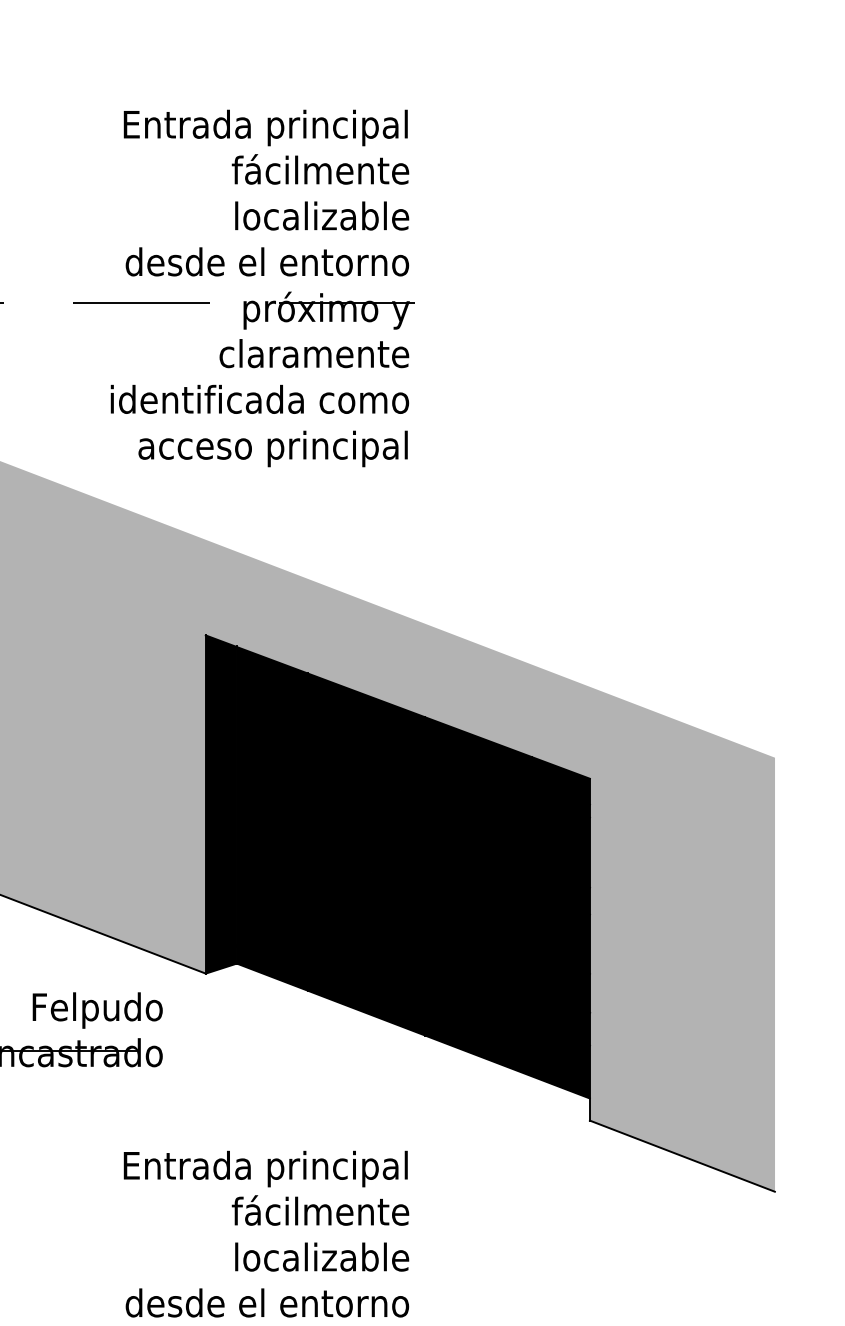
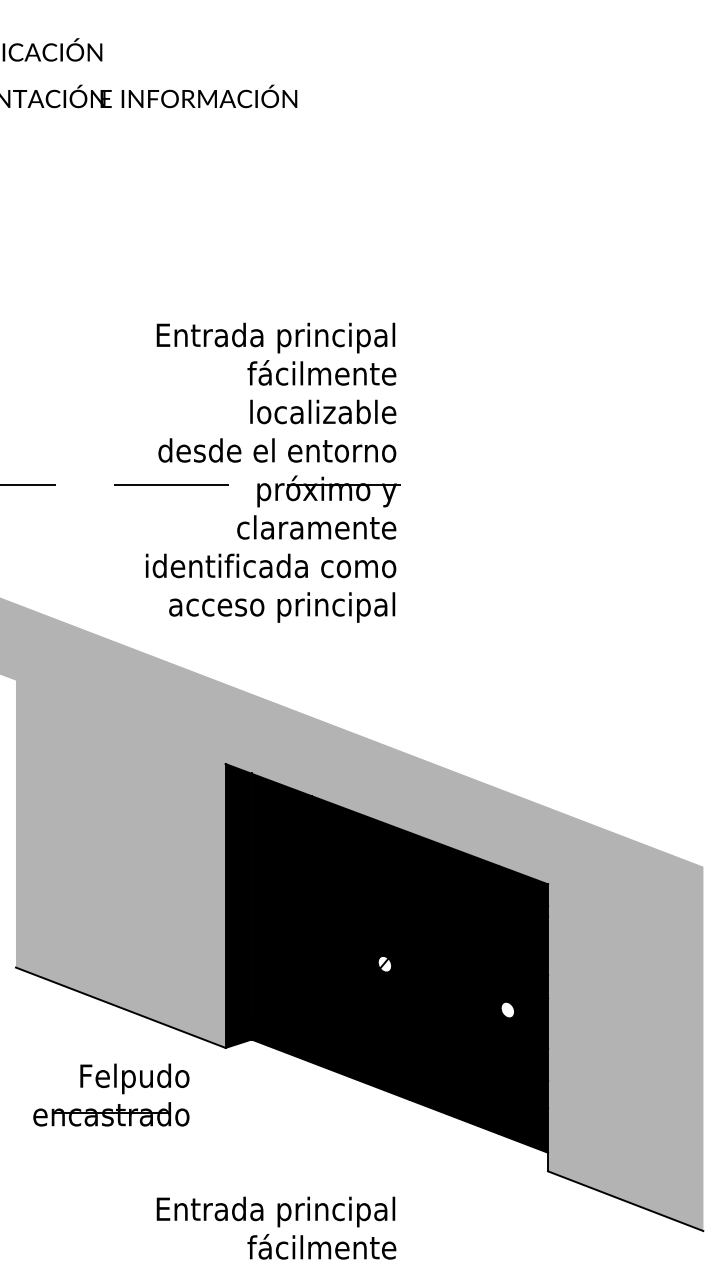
fill: (395, 873) -> (384, 963), removed
fill: (541, 927) -> (507, 1009), removed

